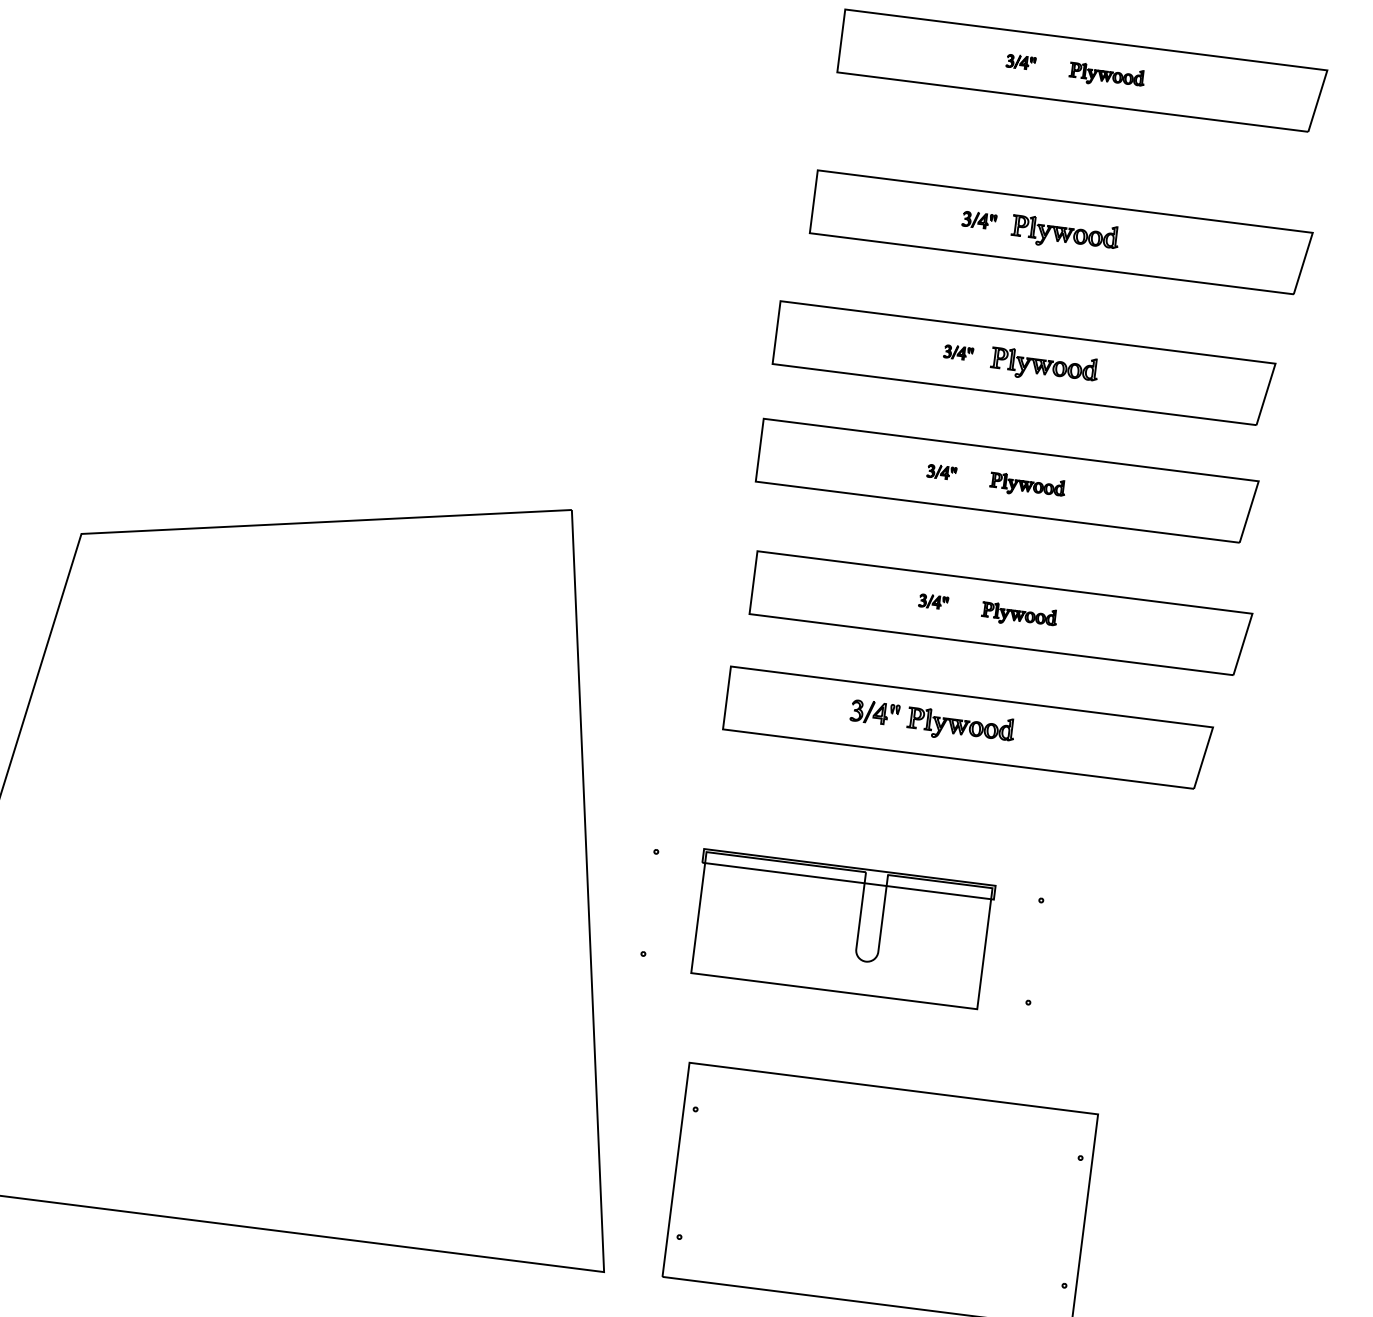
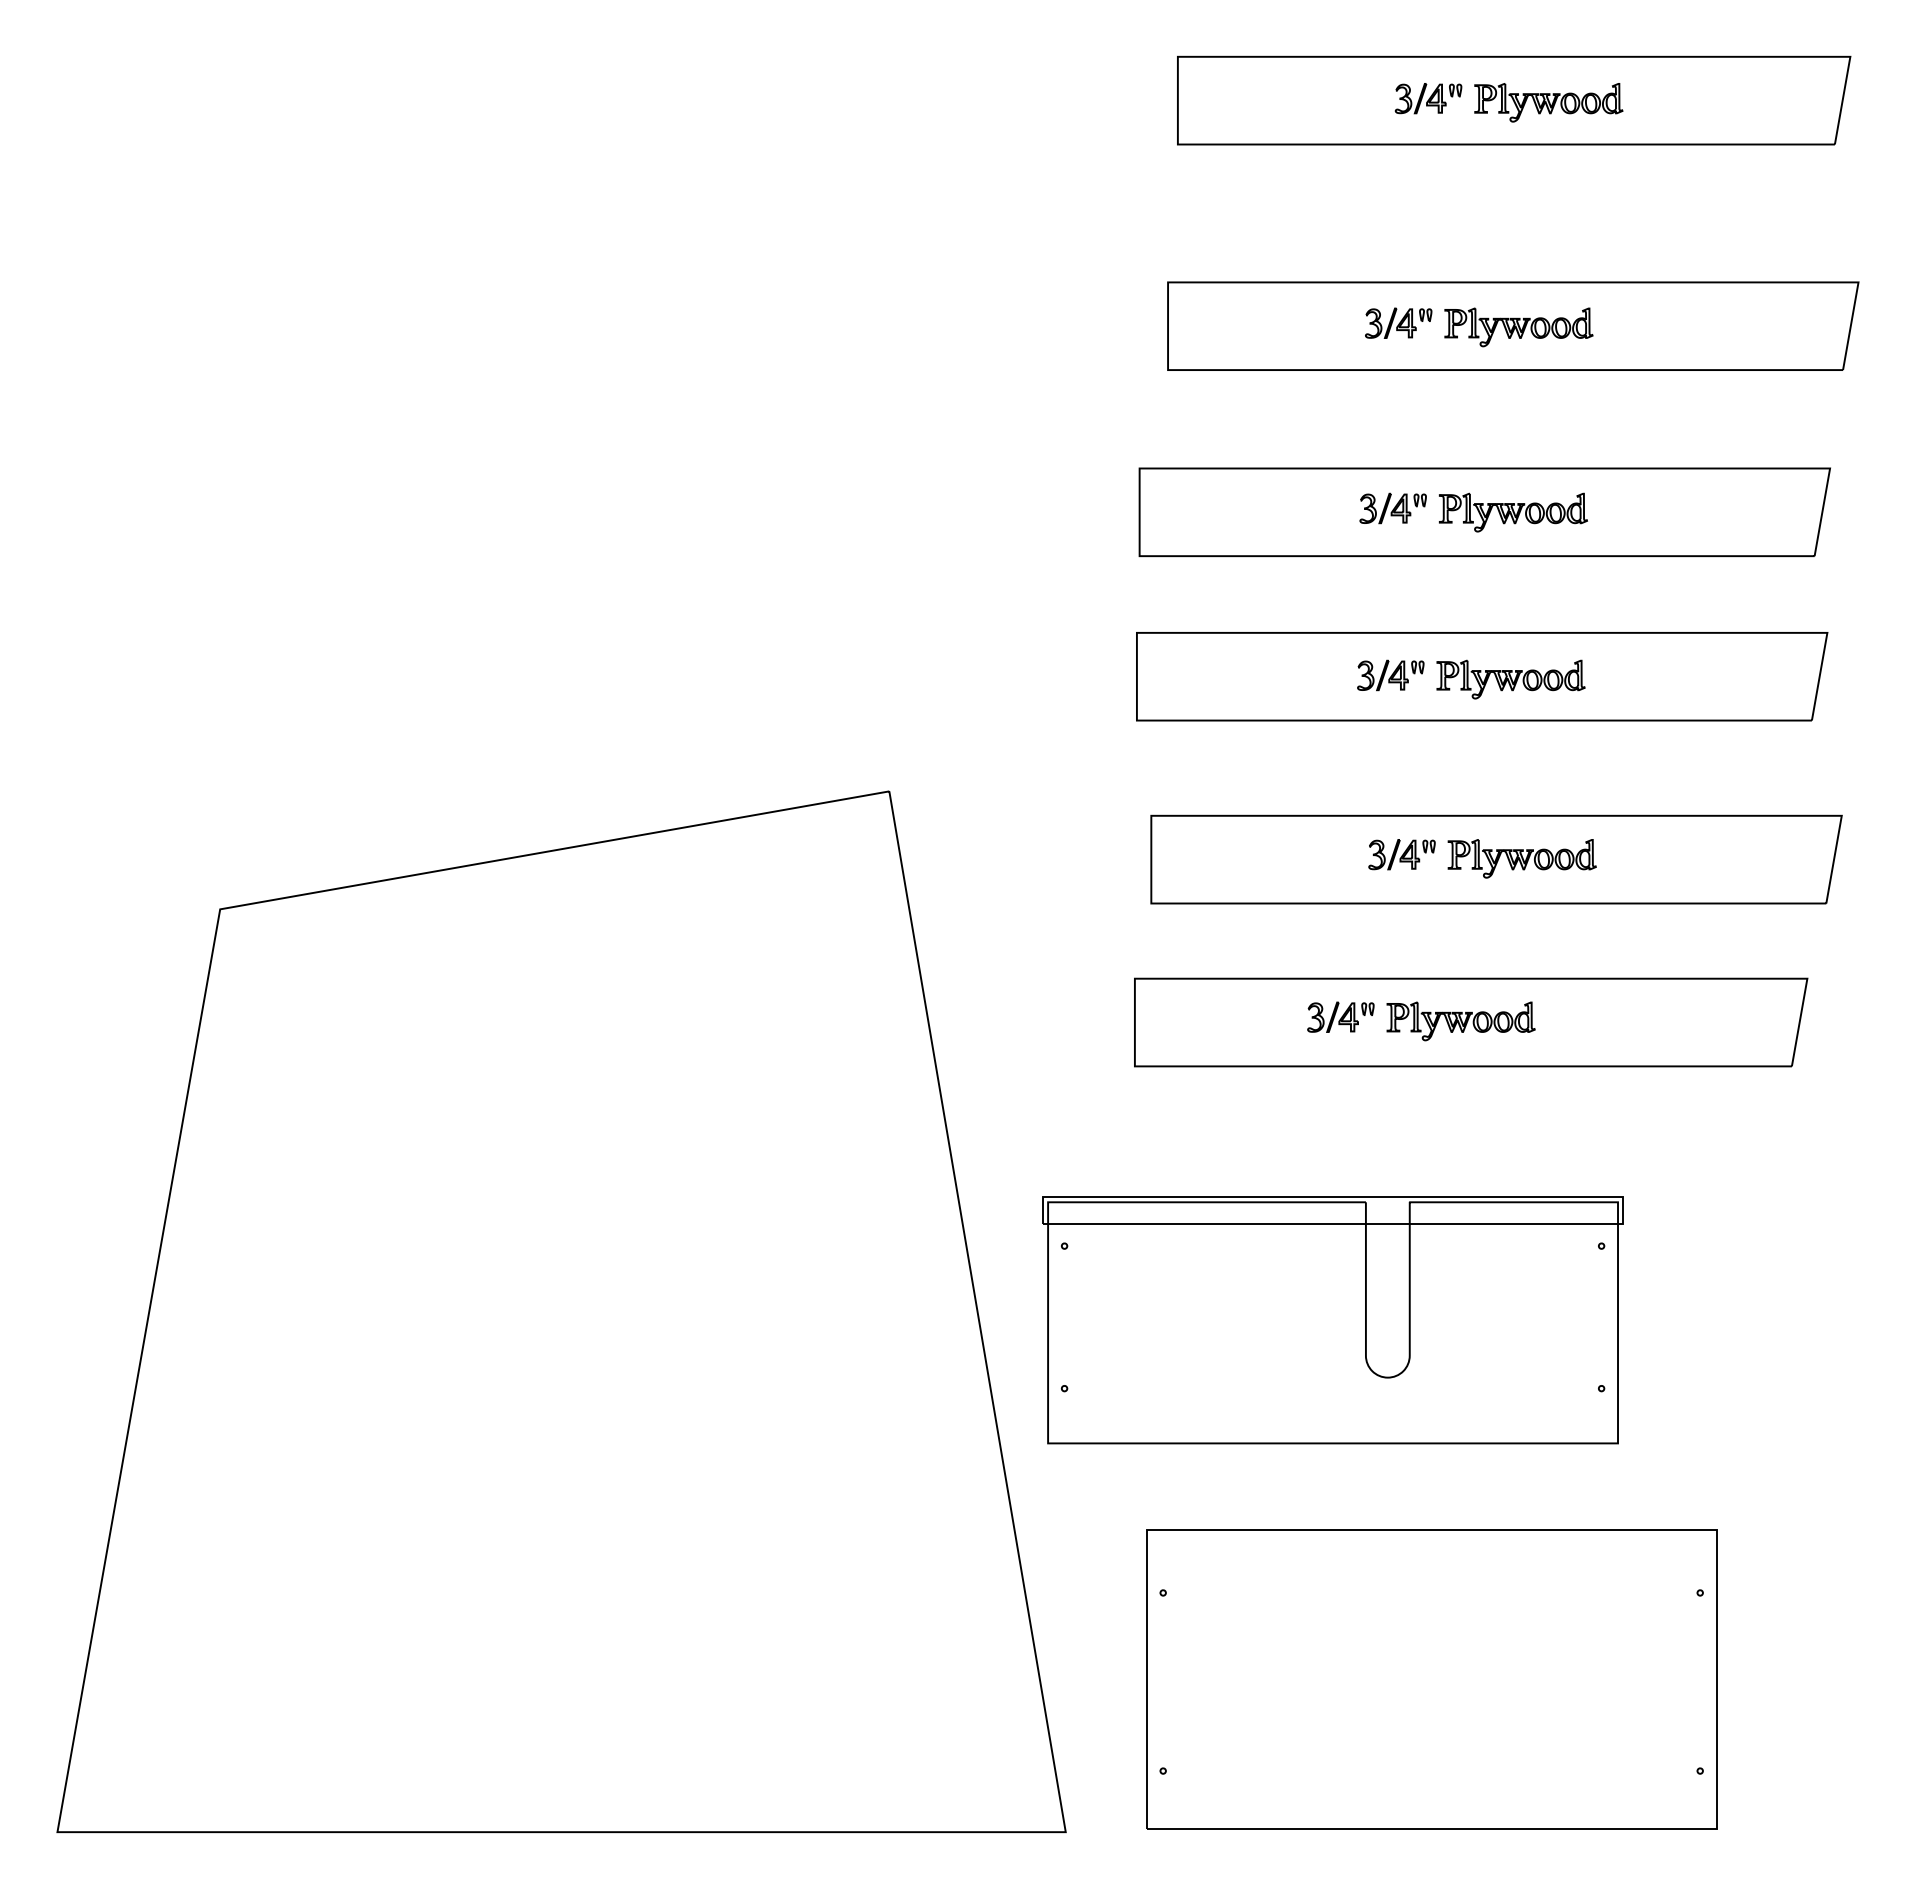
part: (1021, 62) -> (1428, 98), size x1.67
part: (1106, 75) -> (1548, 102), size x1.43
part: (979, 219) -> (1398, 322), size x1.43
part: (958, 352) -> (1392, 508), size x1.67
part: (941, 472) -> (1390, 675), size x1.67
part: (1027, 486) -> (1510, 679), size x1.43
part: (933, 601) -> (1401, 854), size x1.67
part: (1018, 615) -> (1521, 858), size x1.43
part: (841, 929) -> (1332, 1320), size x1.43

